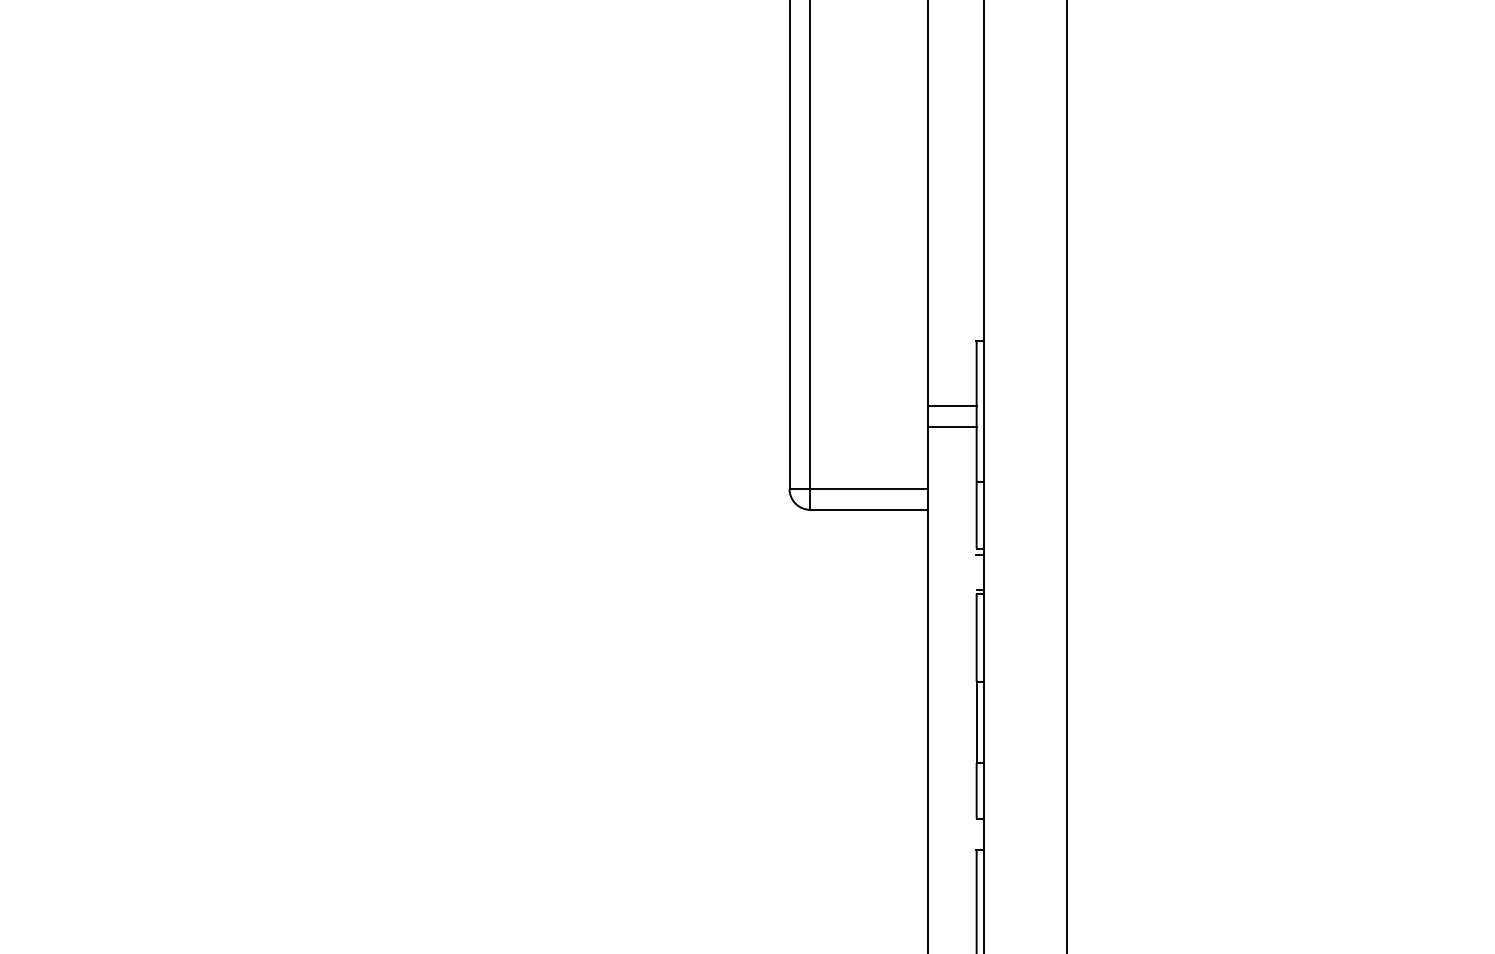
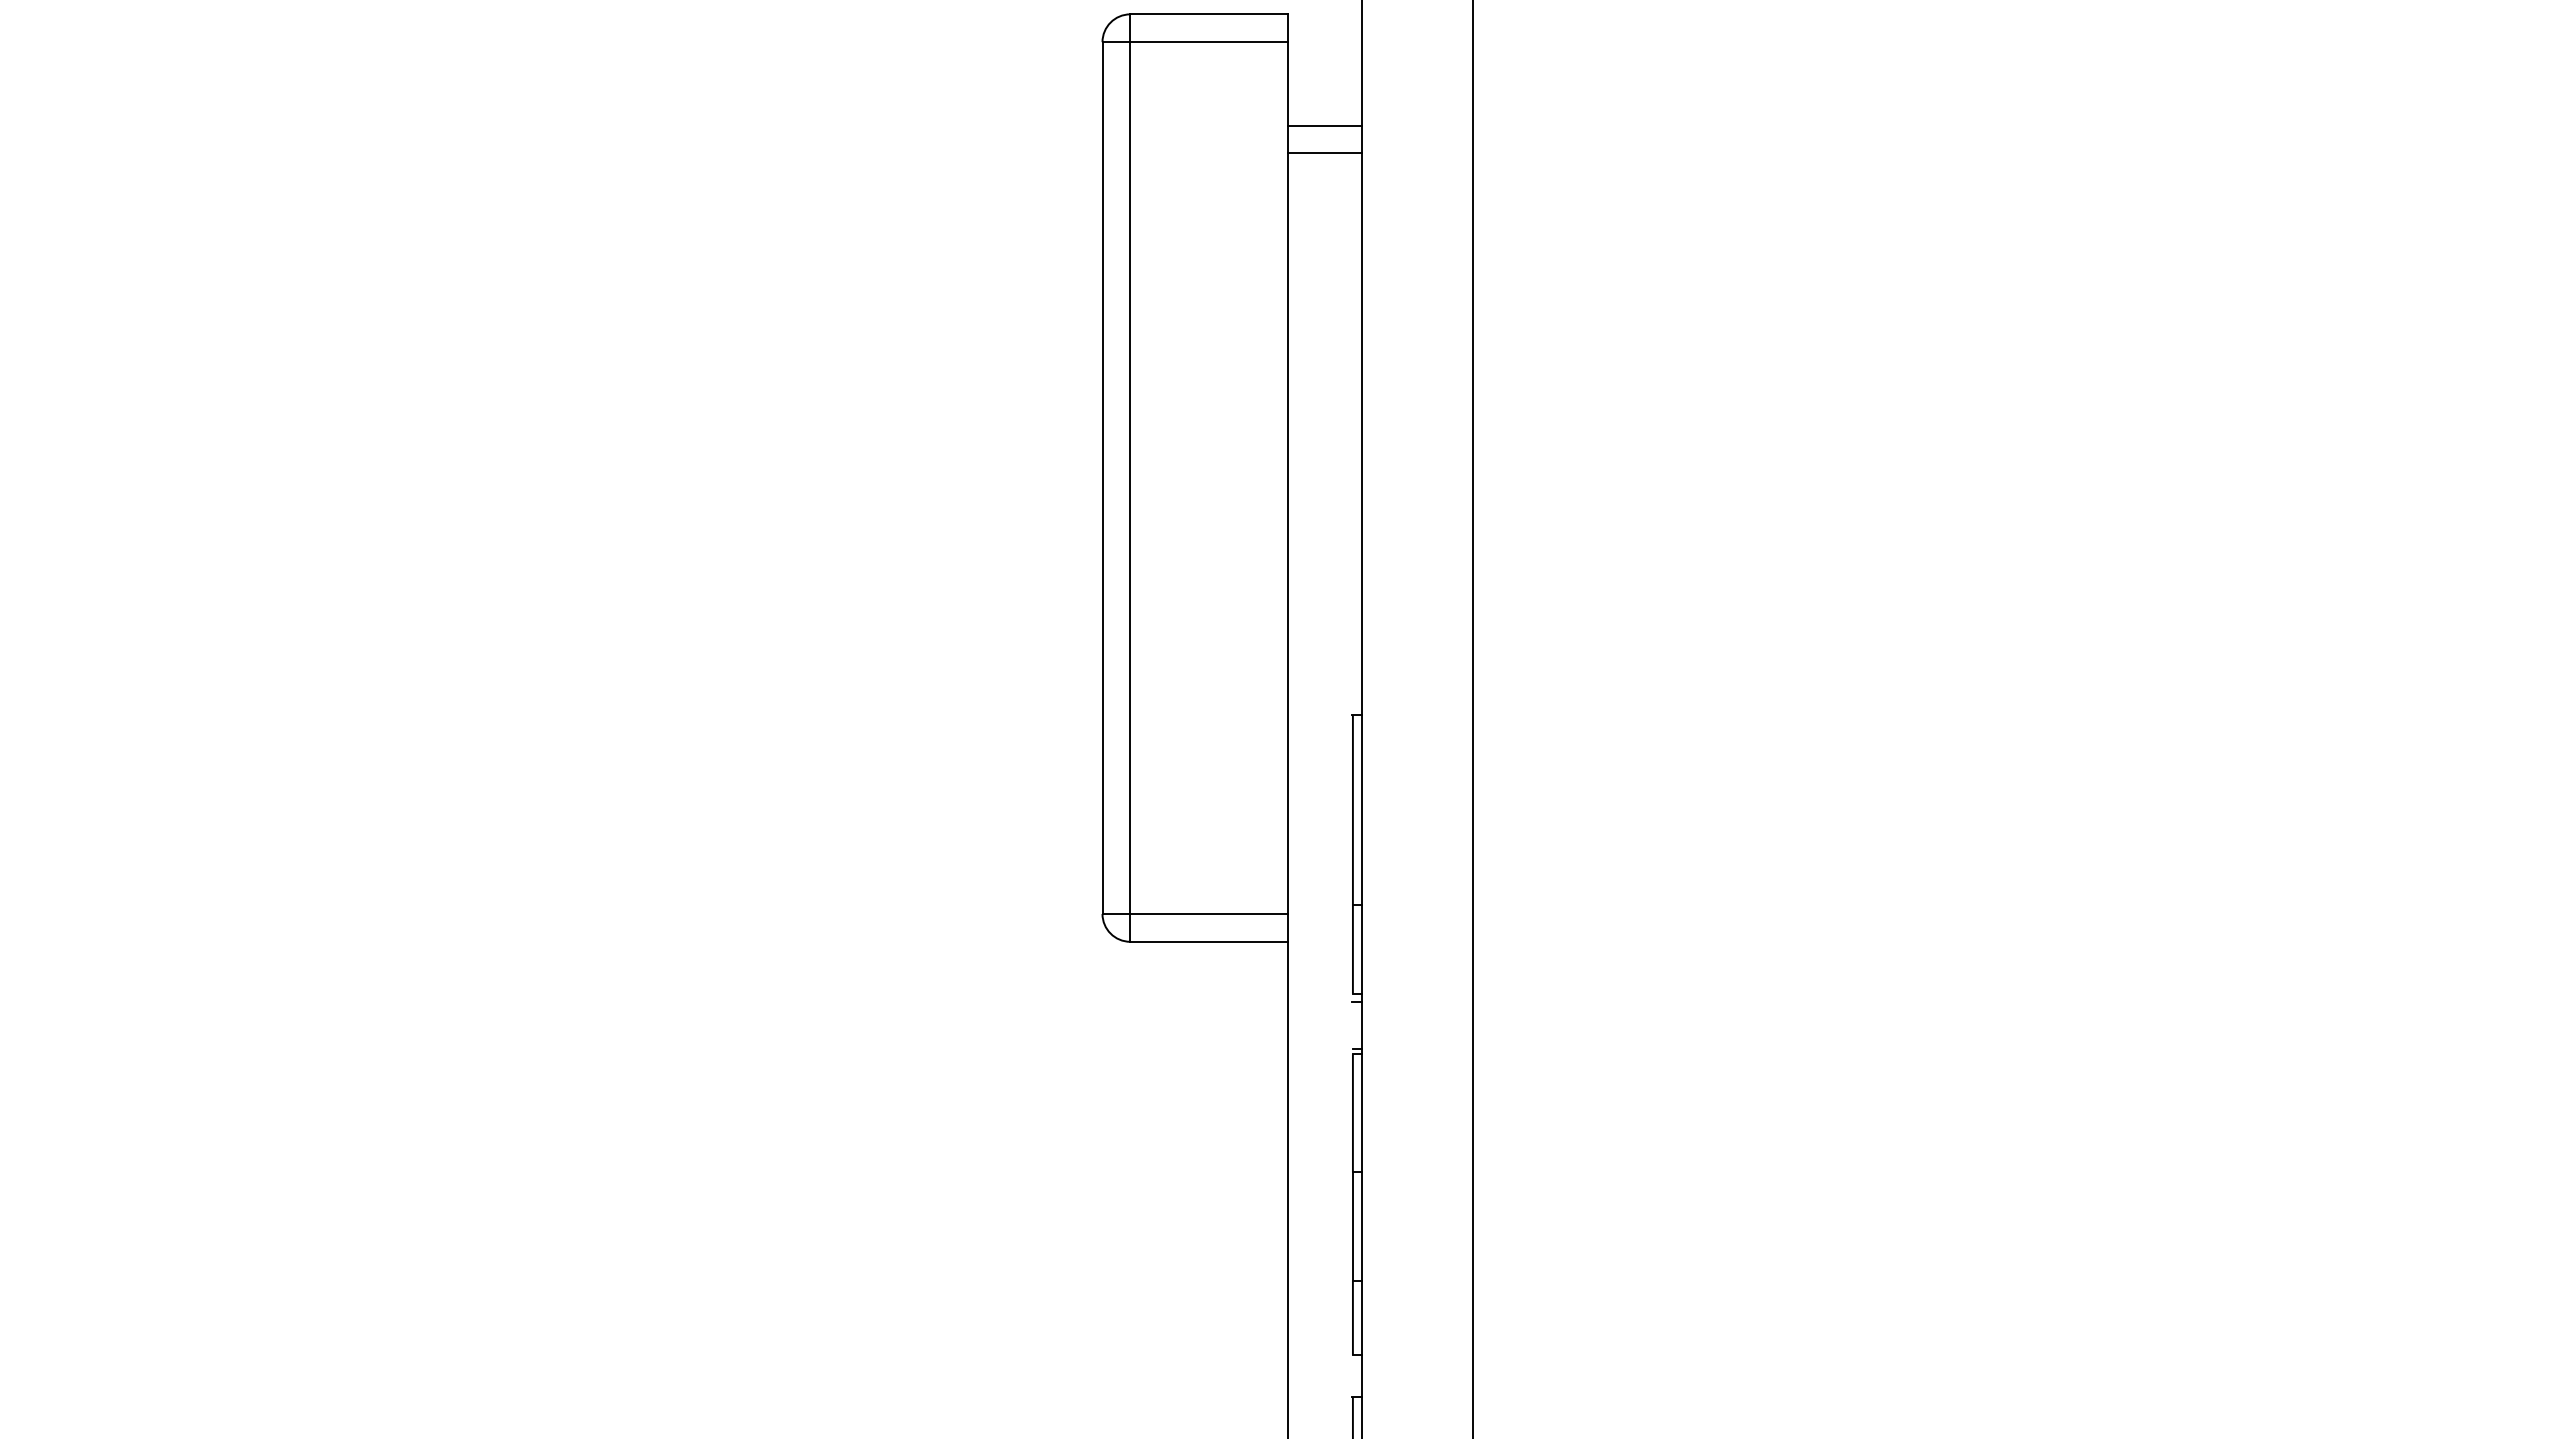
line: (951, 405) -> (1319, 802), removed
line: (951, 426) -> (1319, 830), removed

